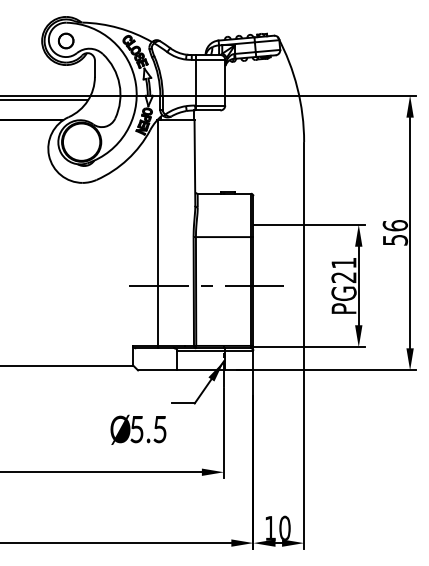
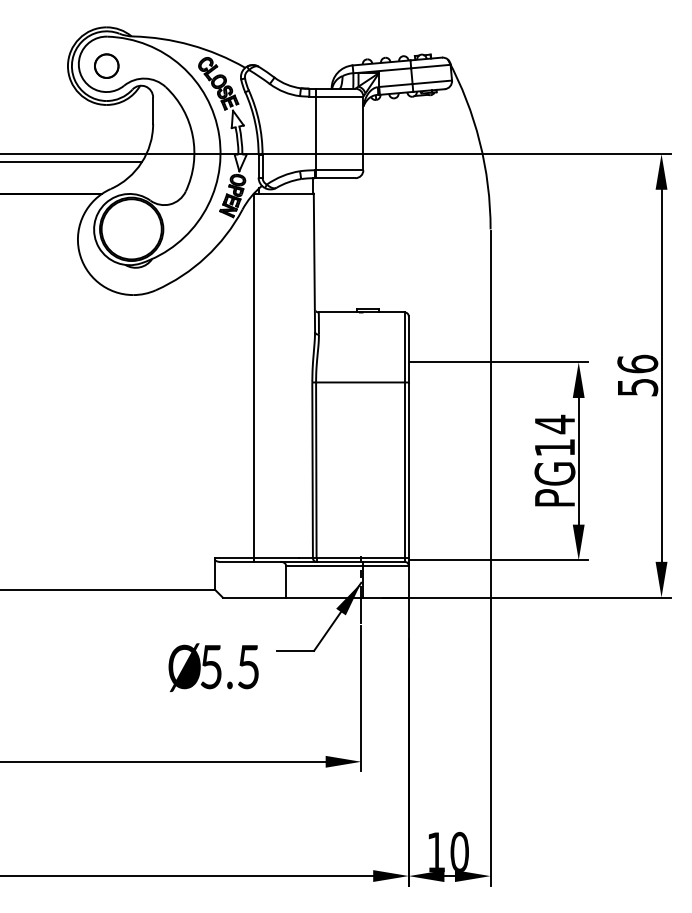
text: (343, 270) -> (554, 436), PG21 -> PG14
line: (206, 285) -> (333, 460), removed
text: (138, 429) -> (213, 667), moved

